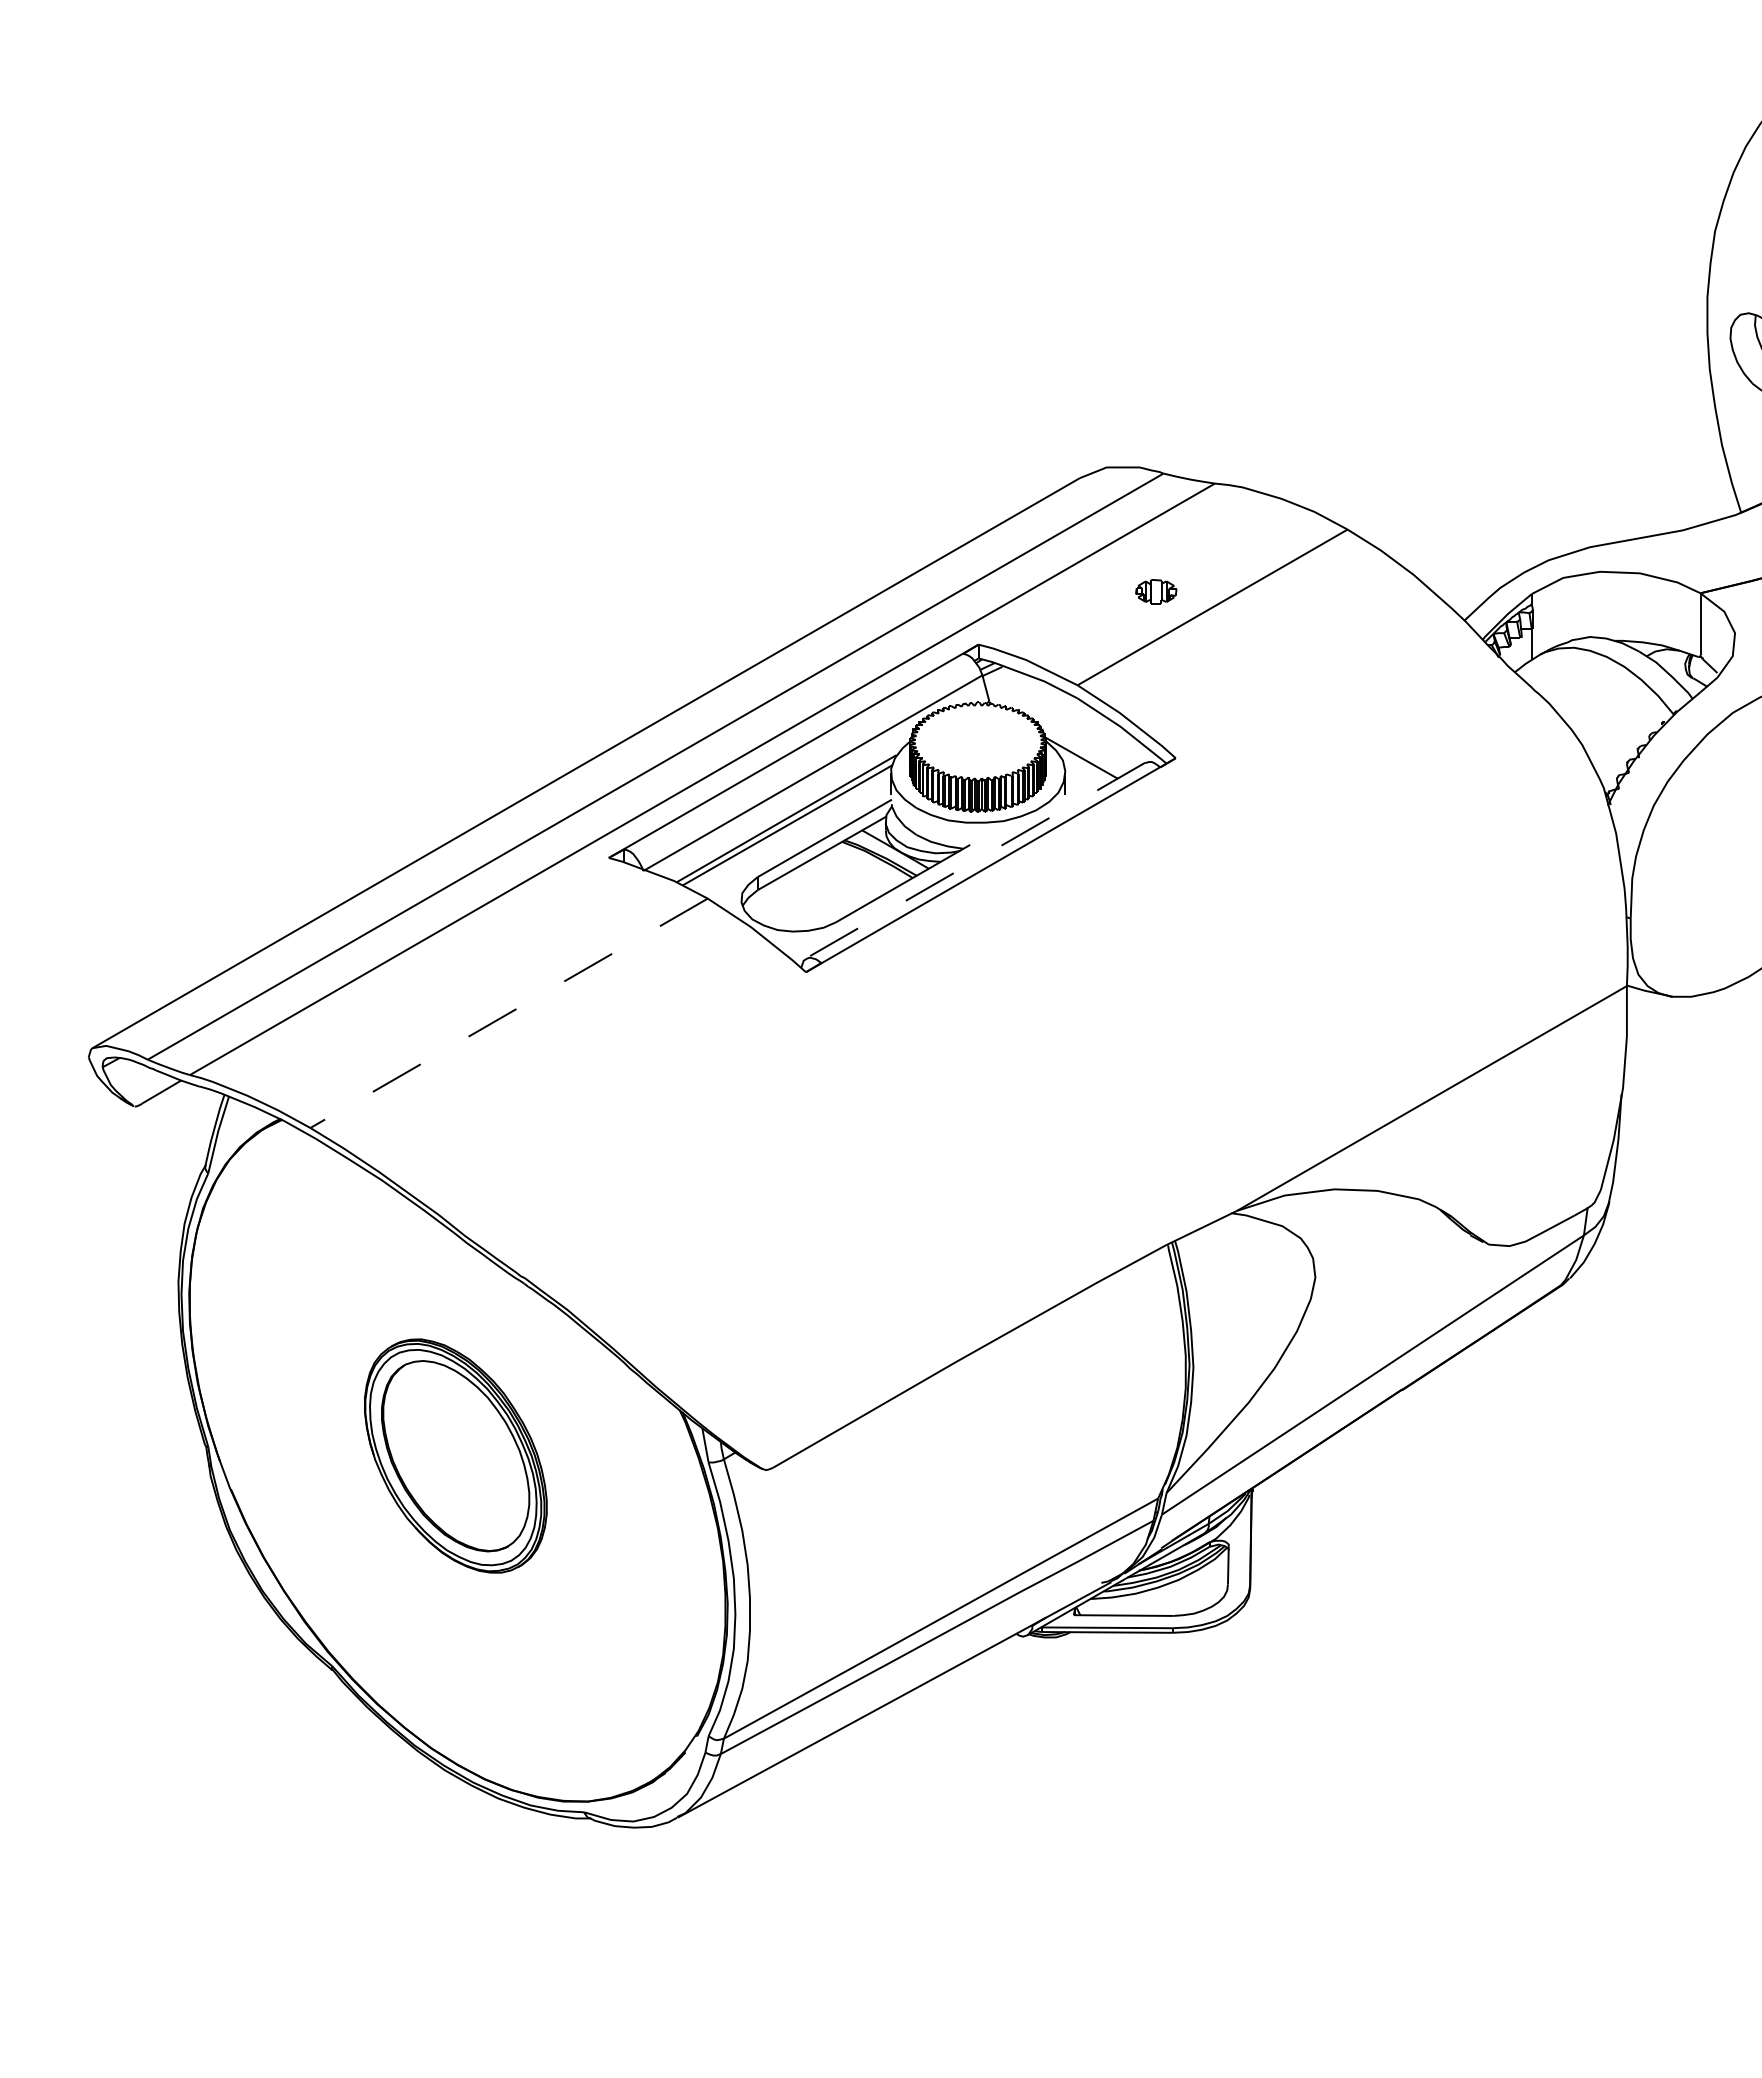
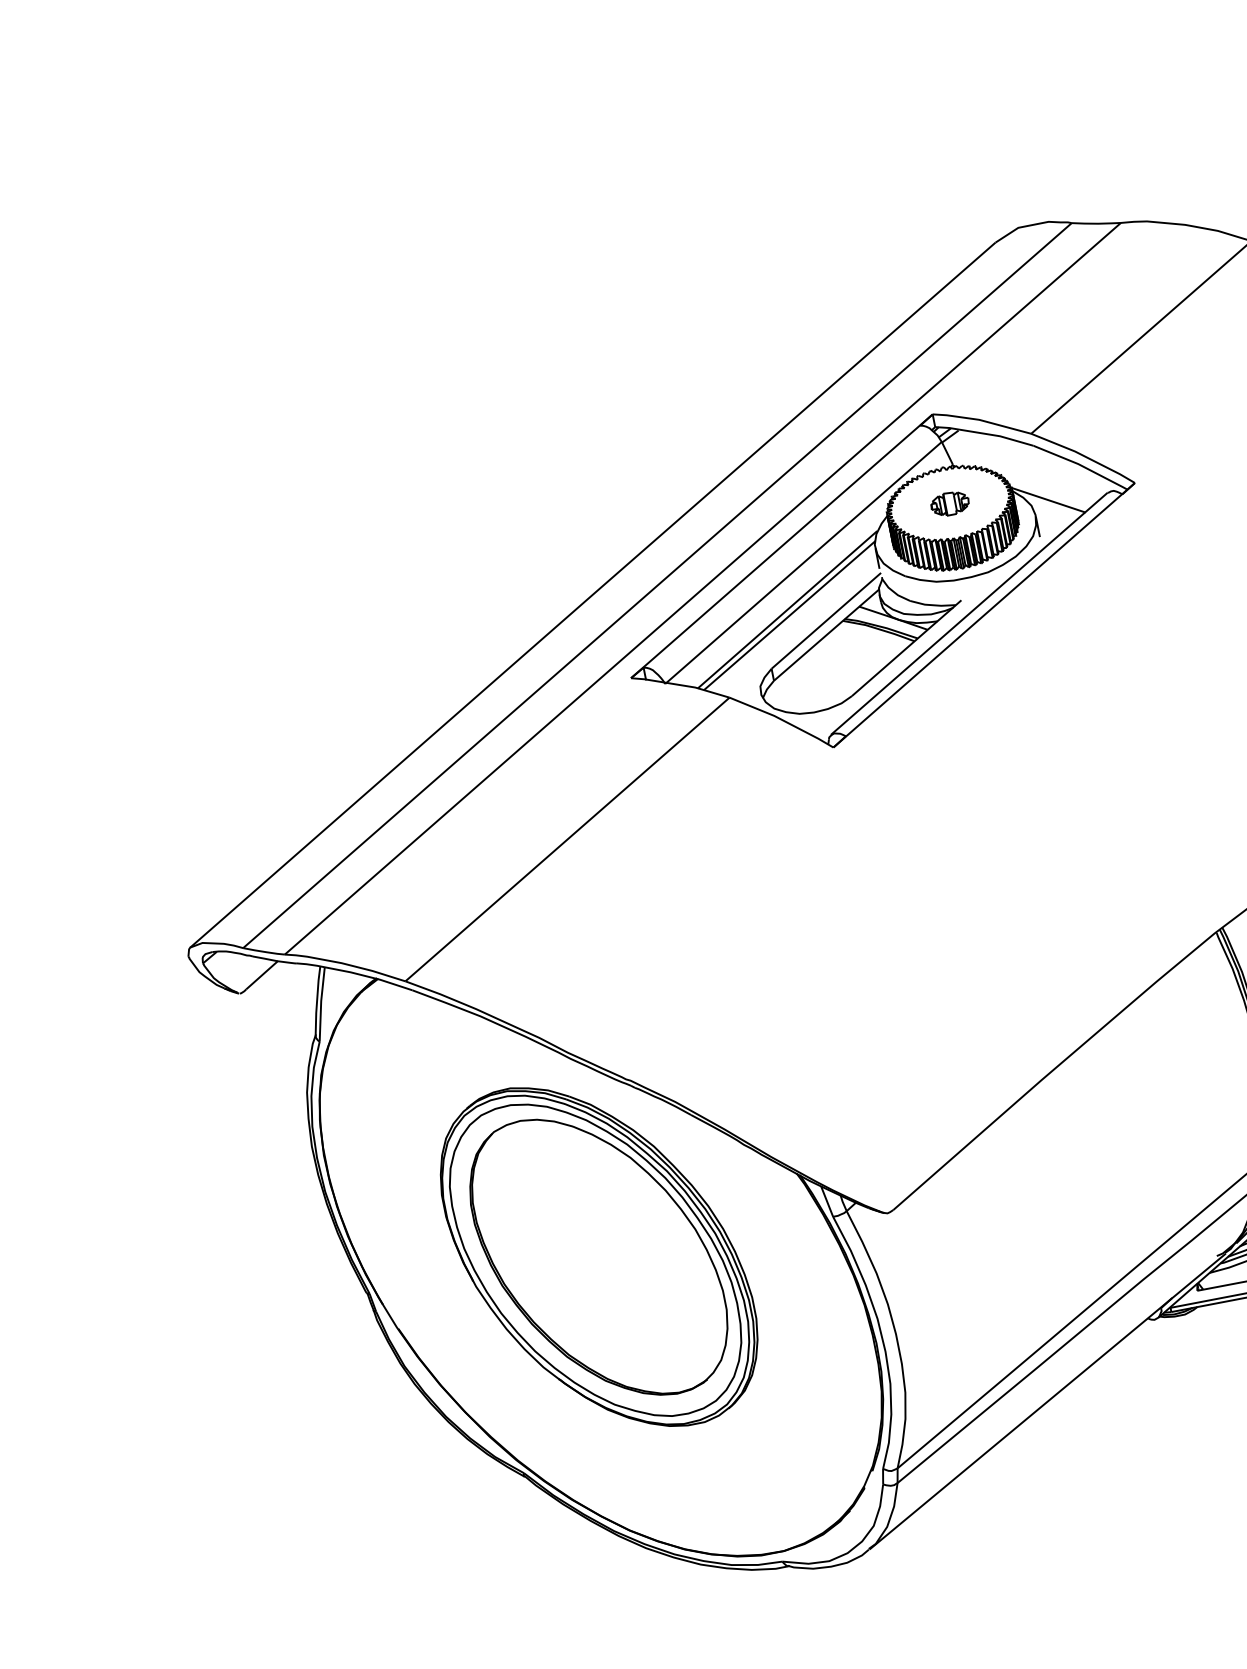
part: (1156, 591) -> (950, 503), moved
line: (975, 860) -> (969, 613), dashed -> solid
line: (508, 1013) -> (567, 839), dashed -> solid
part: (455, 1455) -> (598, 1256), size x1.67

